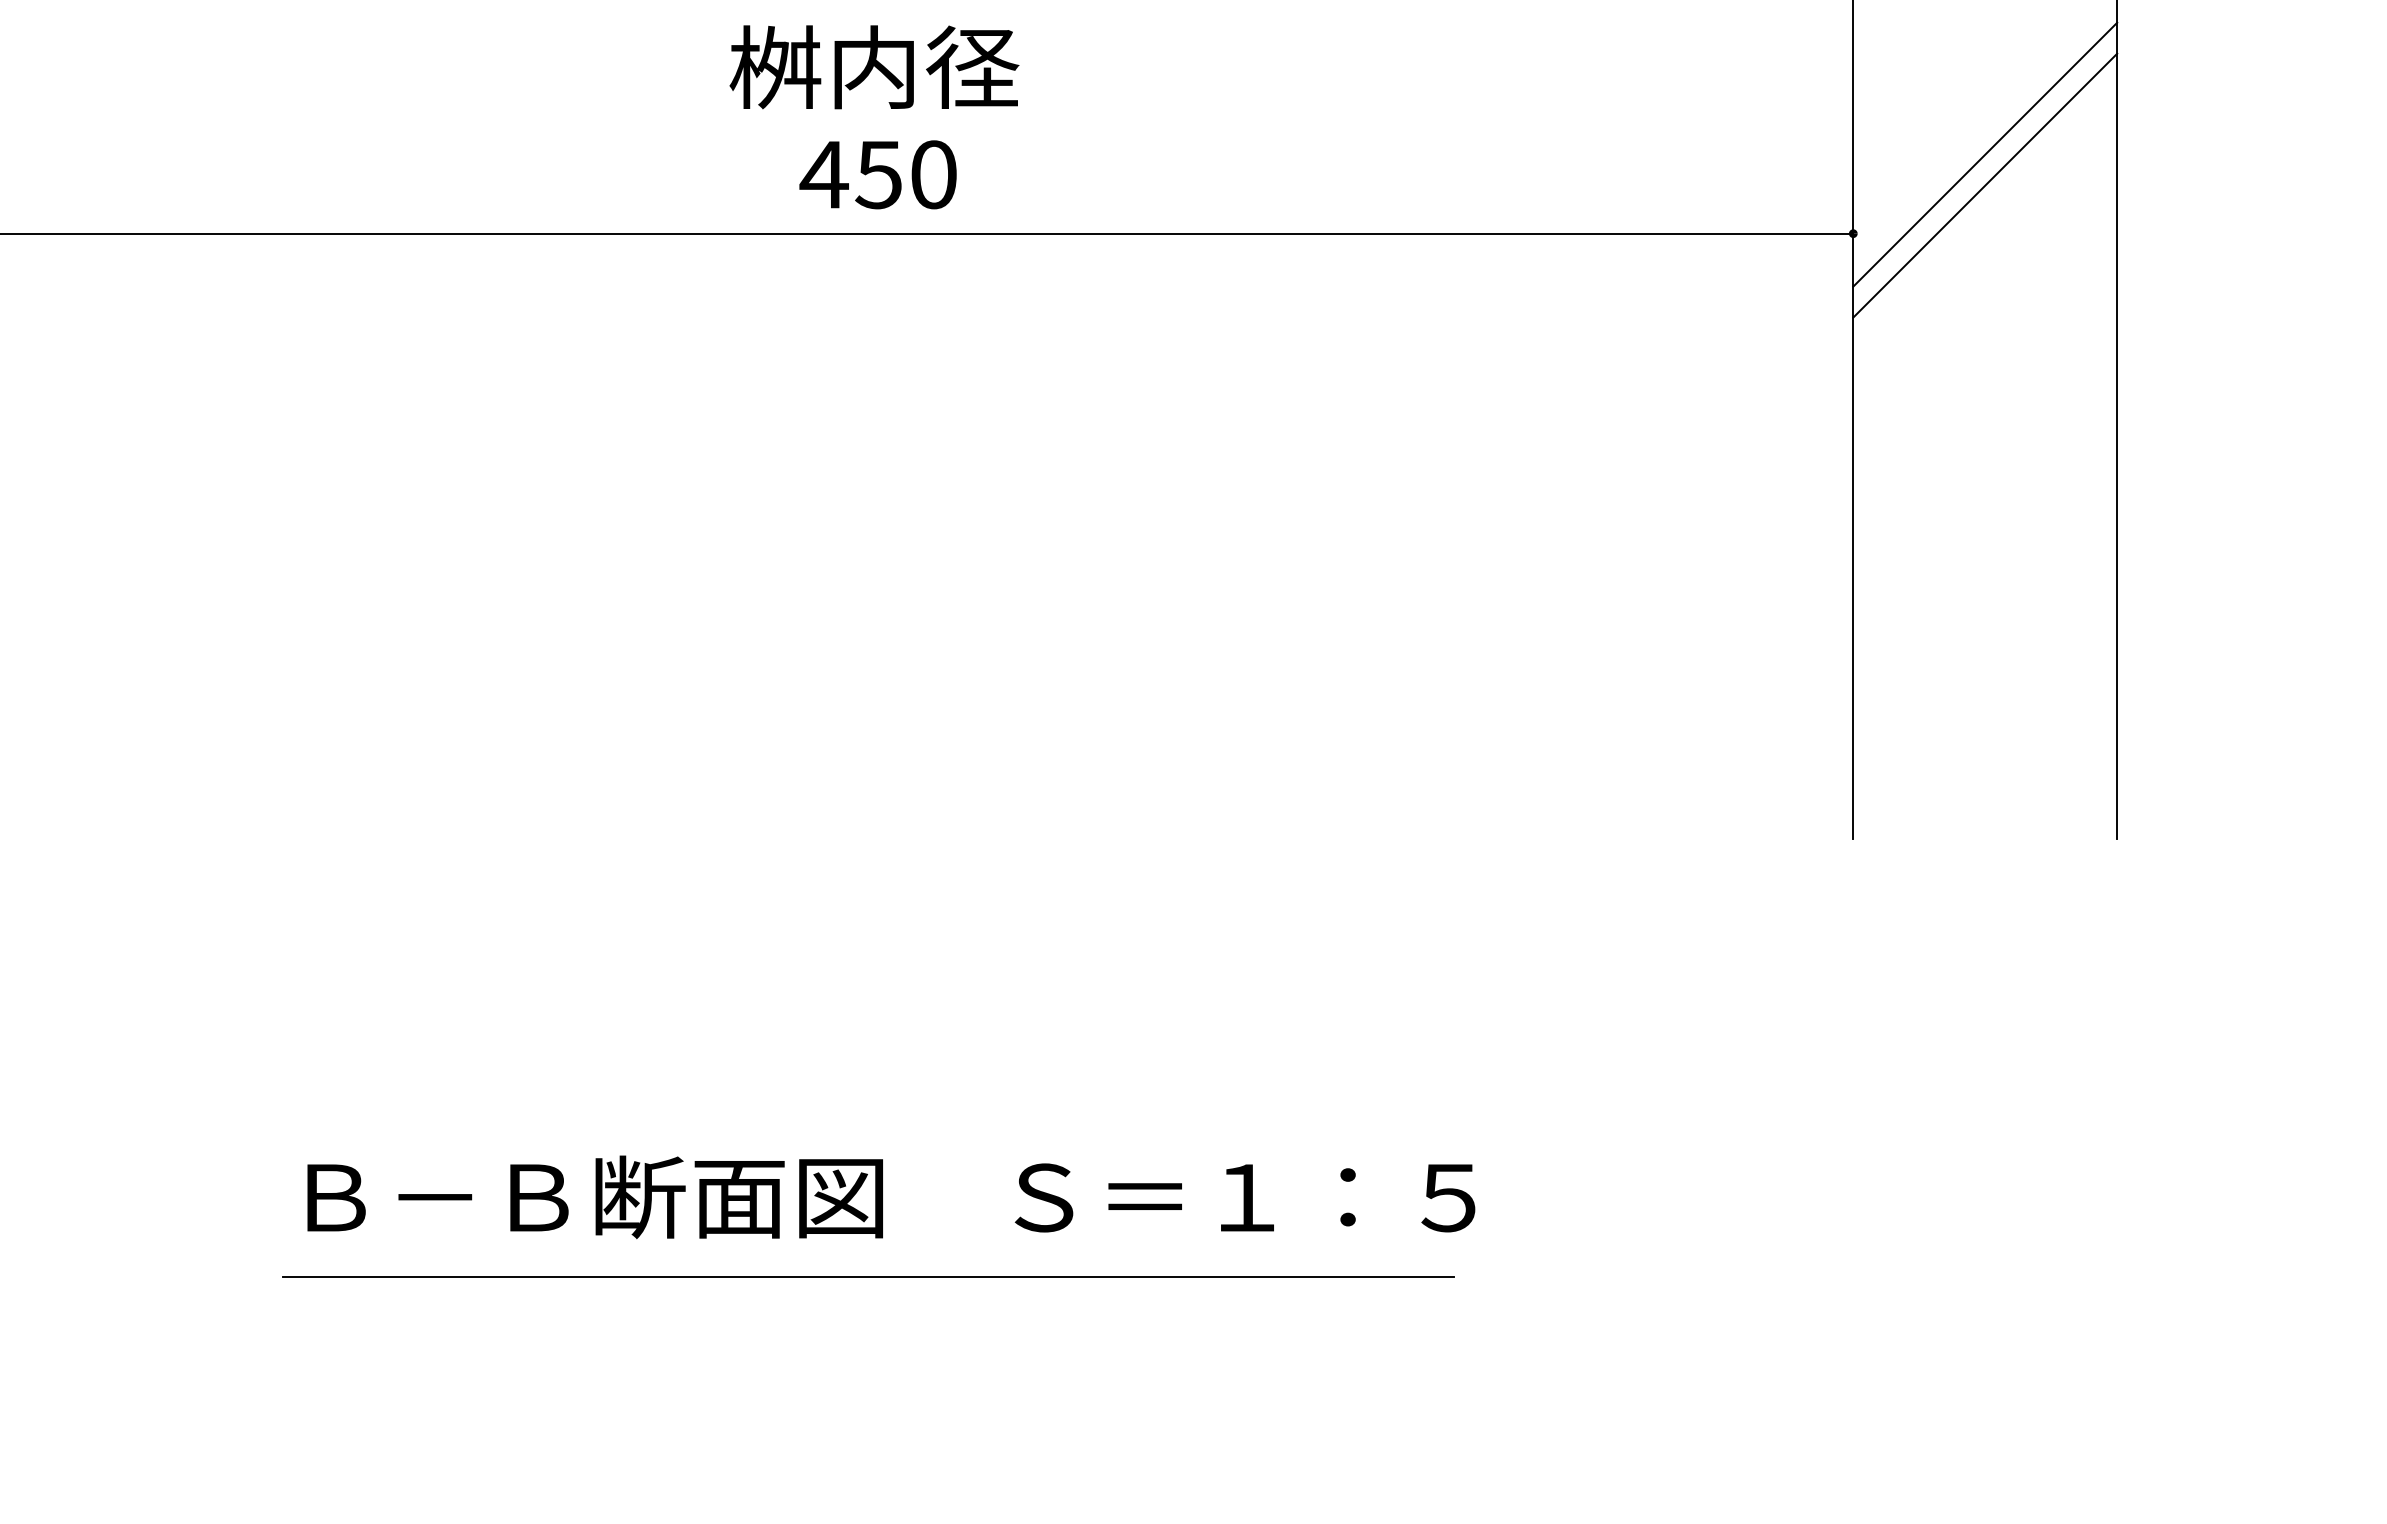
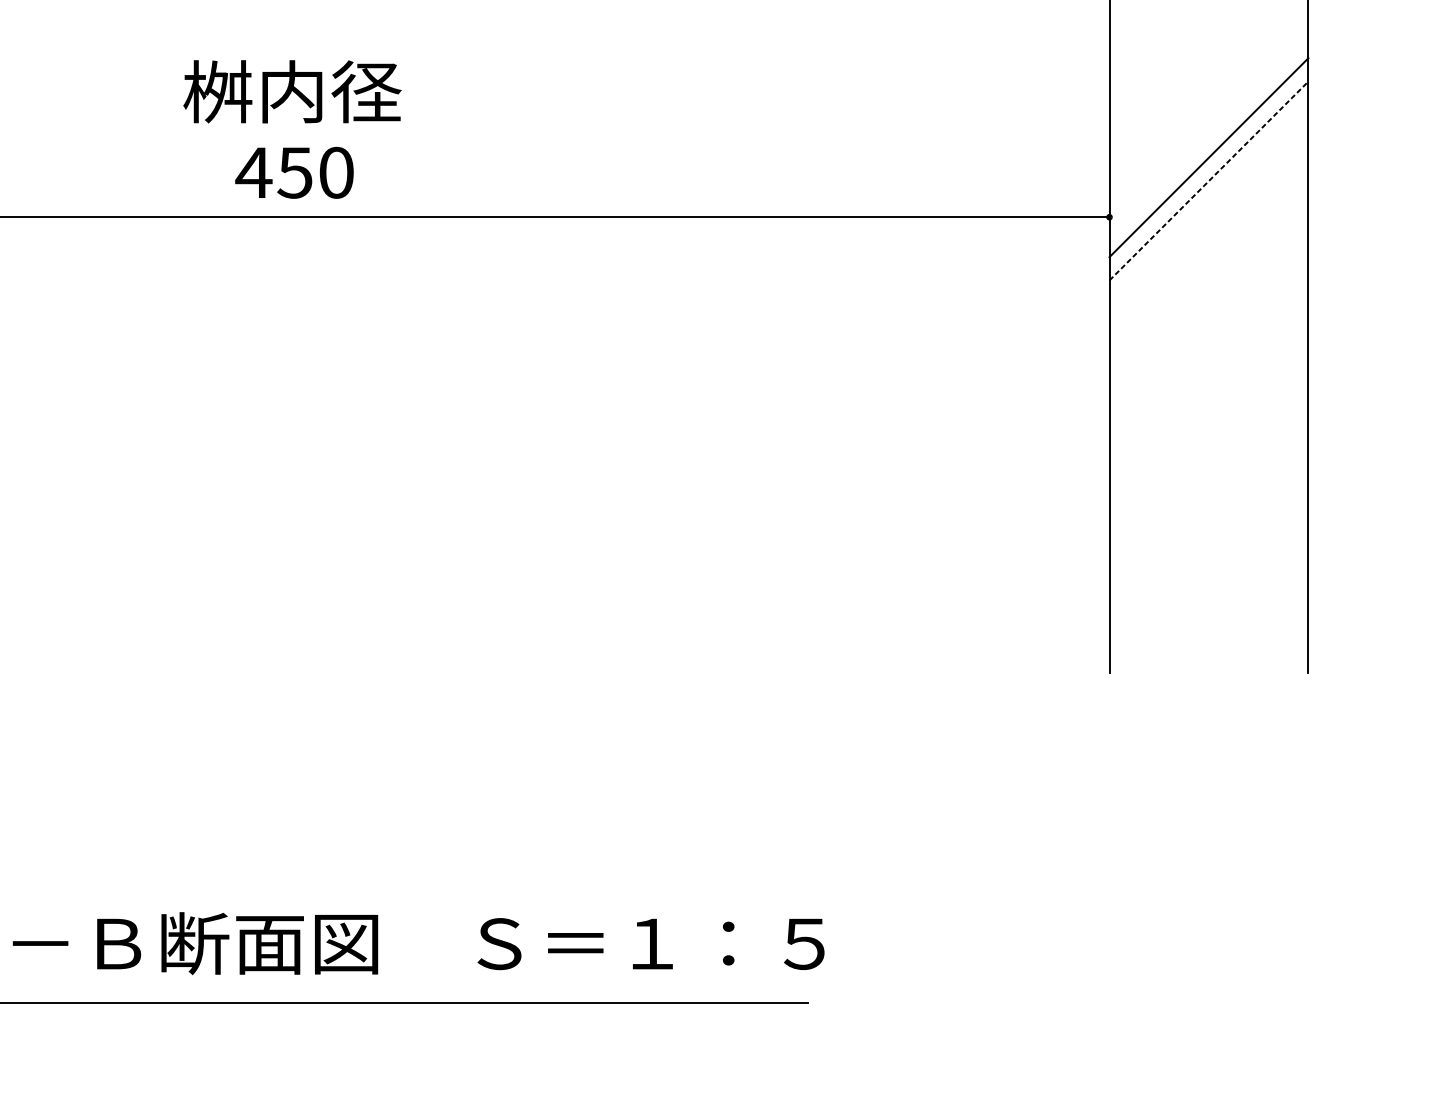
text: (874, 67) -> (292, 91), moved
text: (877, 174) -> (294, 172), moved
line: (1985, 185) -> (1209, 180), solid -> dashed

